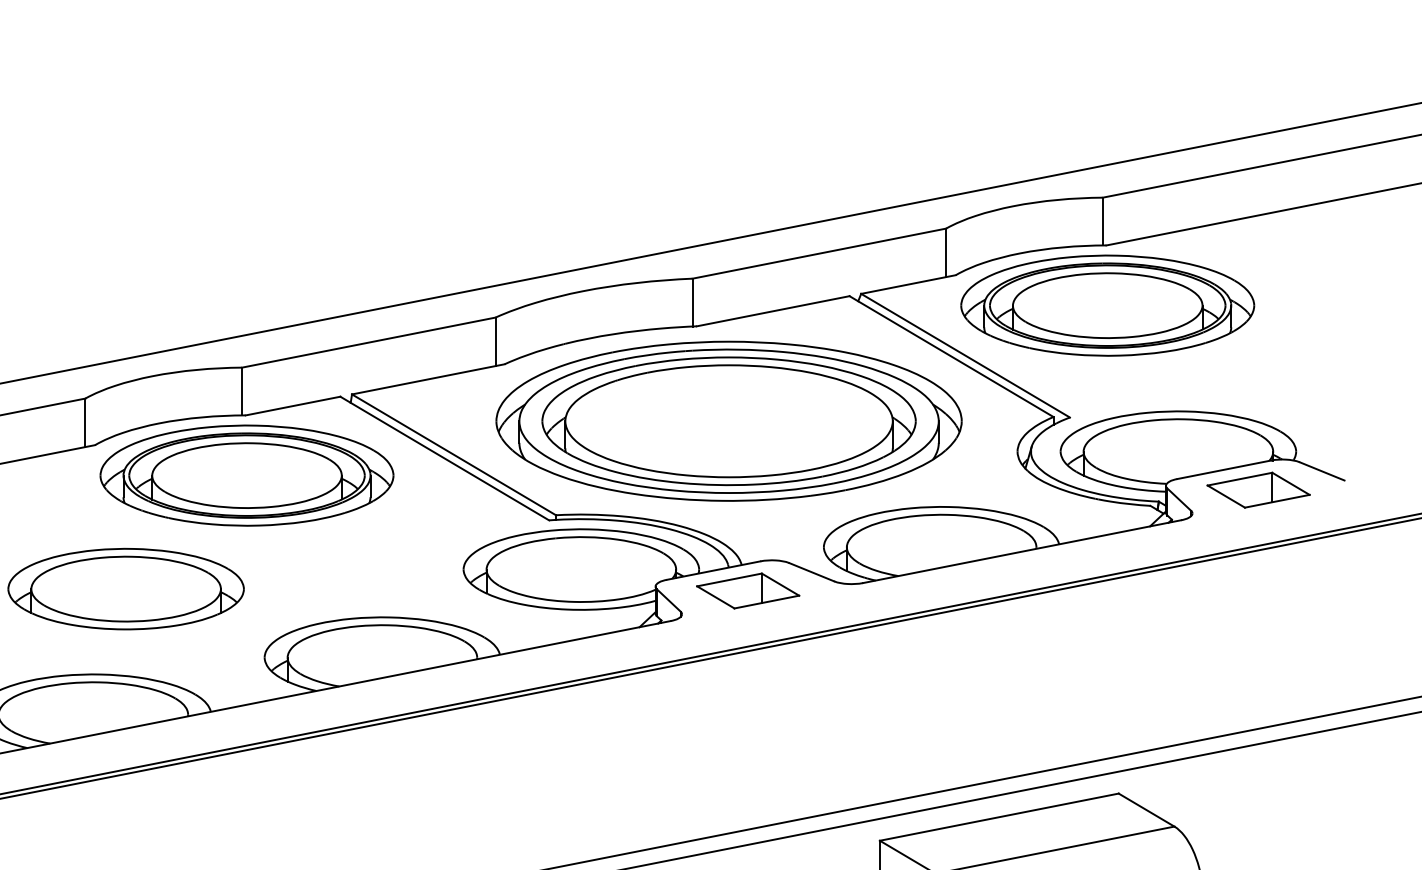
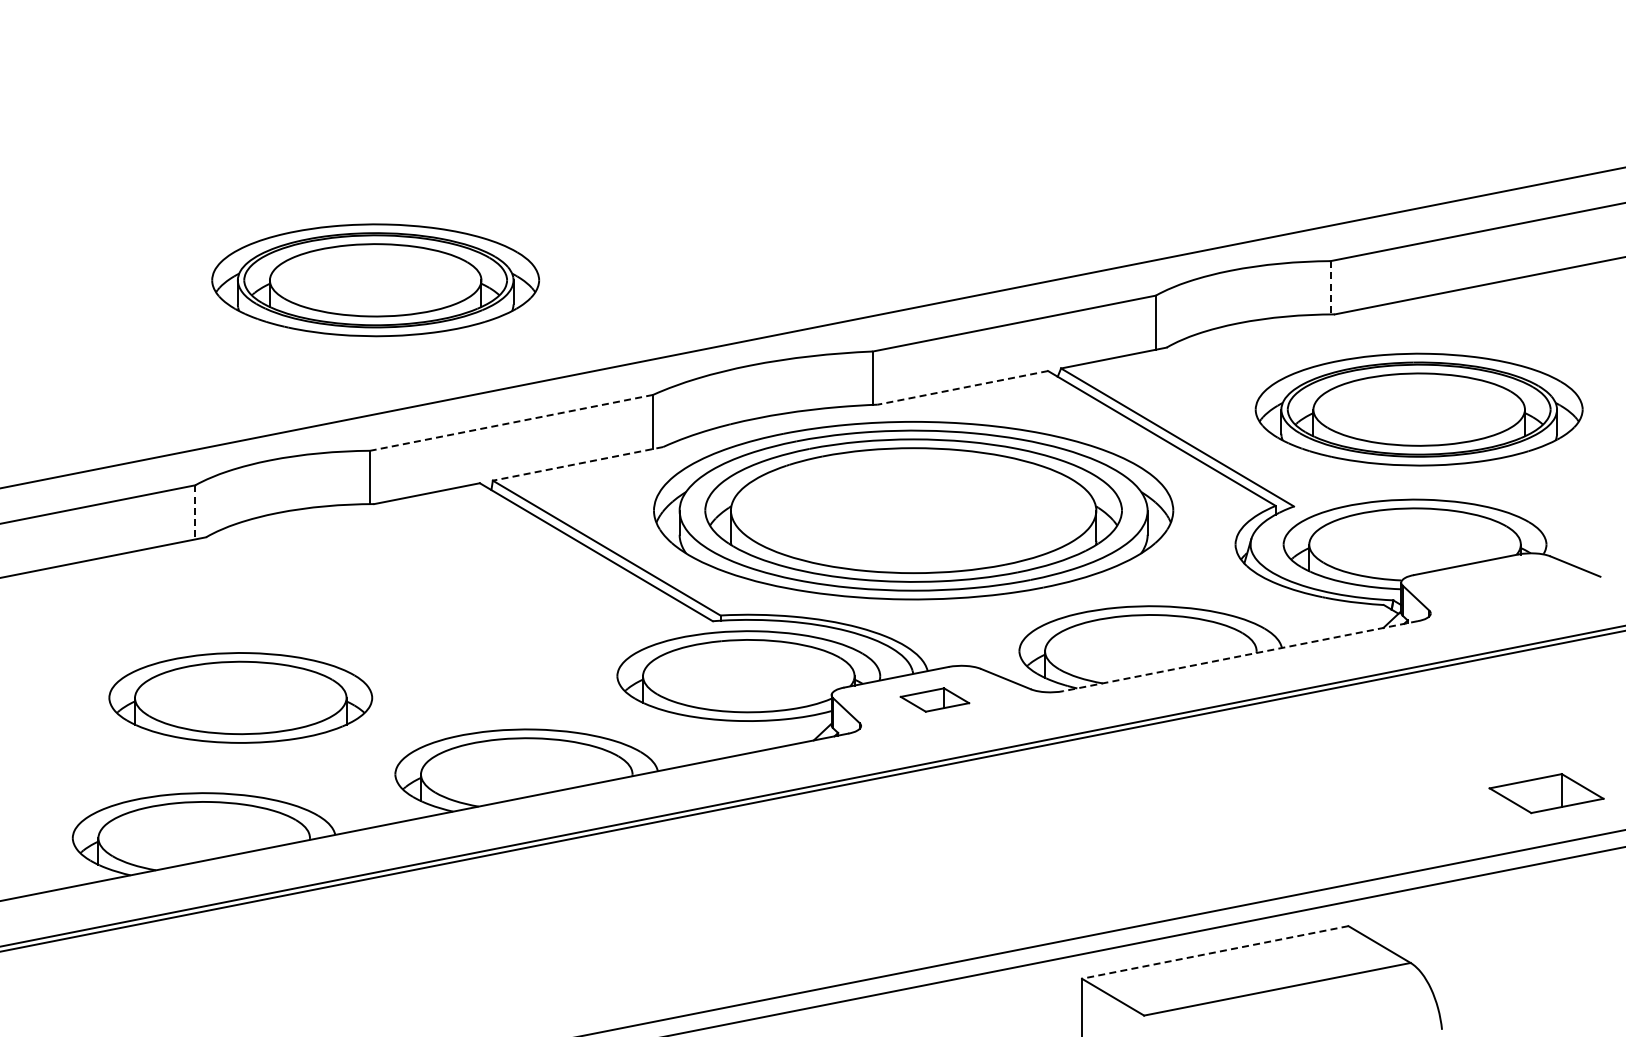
line: (1102, 221) -> (1330, 287), solid -> dashed
part: (1107, 305) -> (1418, 409), moved
line: (772, 310) -> (962, 387), solid -> dashed
line: (368, 342) -> (511, 422), solid -> dashed
line: (428, 379) -> (578, 463), solid -> dashed
line: (85, 422) -> (195, 512), solid -> dashed
part: (246, 475) -> (375, 280), moved
part: (1258, 490) -> (1546, 793), moved
line: (1021, 551) -> (1240, 656), solid -> dashed
part: (747, 590) -> (934, 699), size x0.6
line: (999, 817) -> (1215, 952), solid -> dashed

